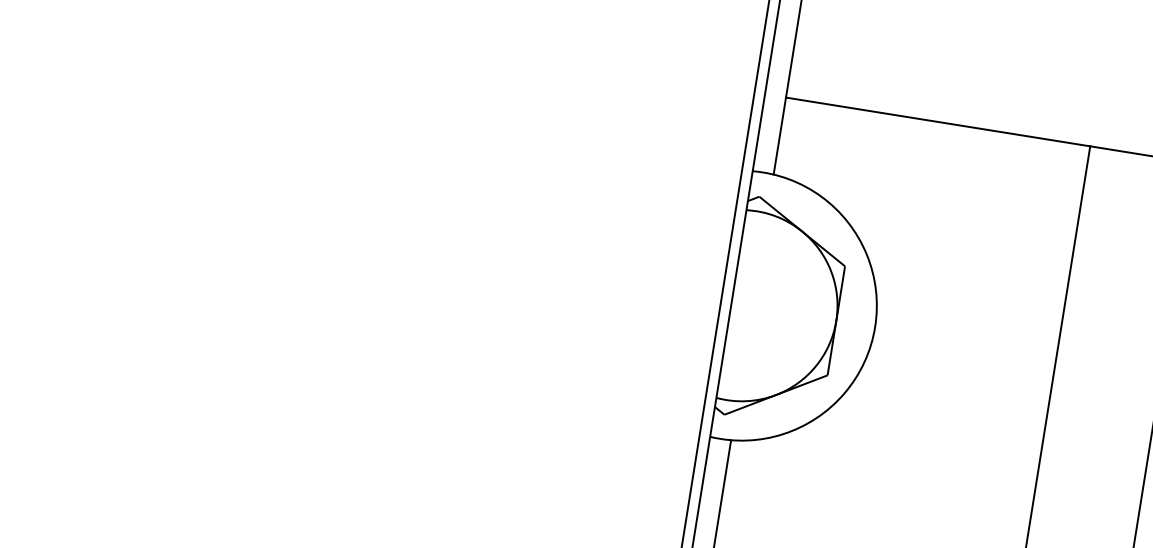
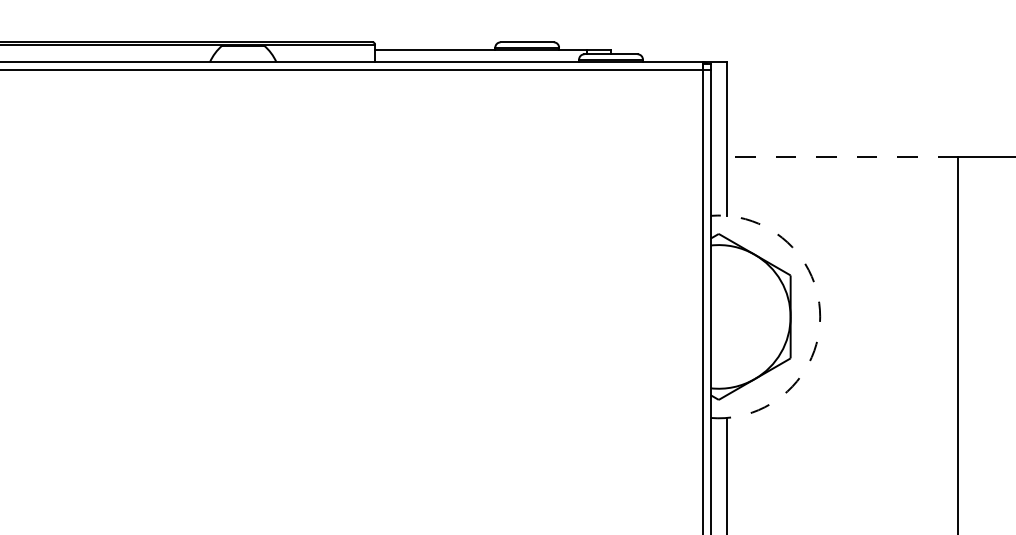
line: (938, 122) -> (842, 157), solid -> dashed
arc: (875, 326) -> (820, 316), solid -> dashed

